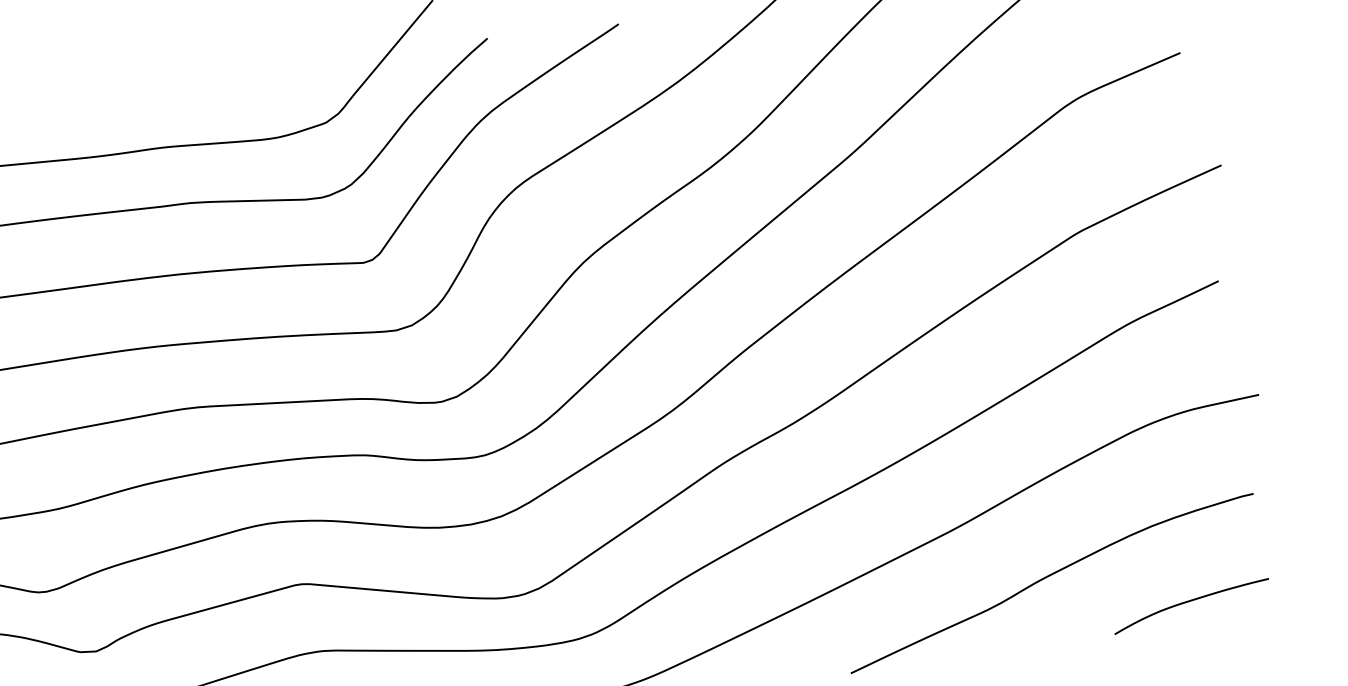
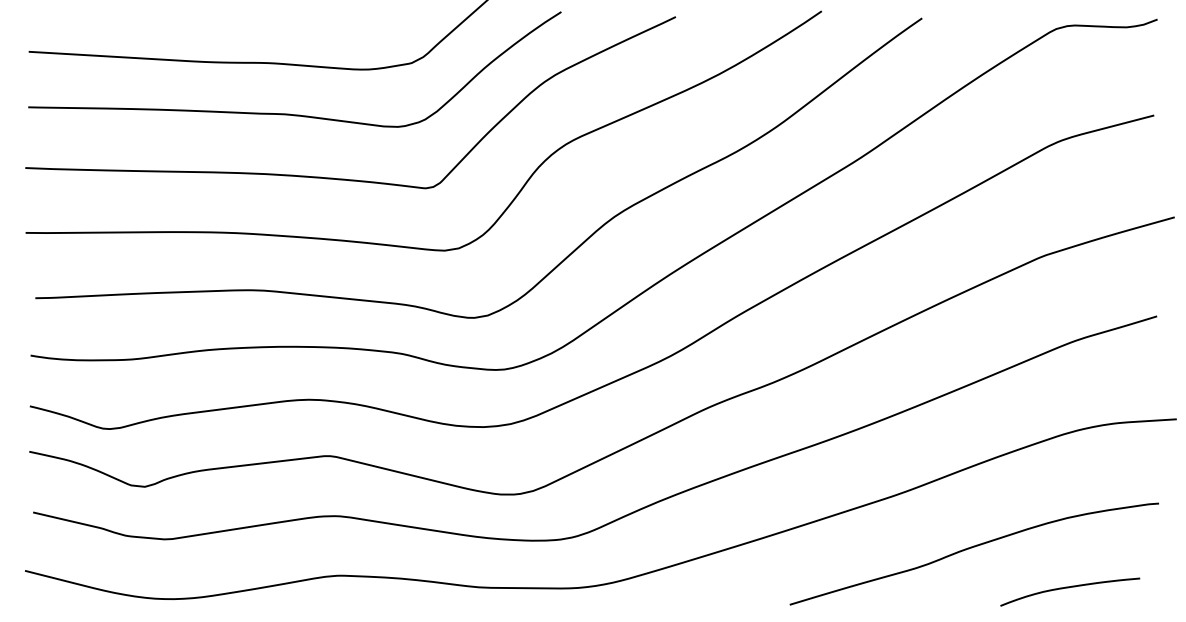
curve: (1190, 602) -> (1069, 588), moved

